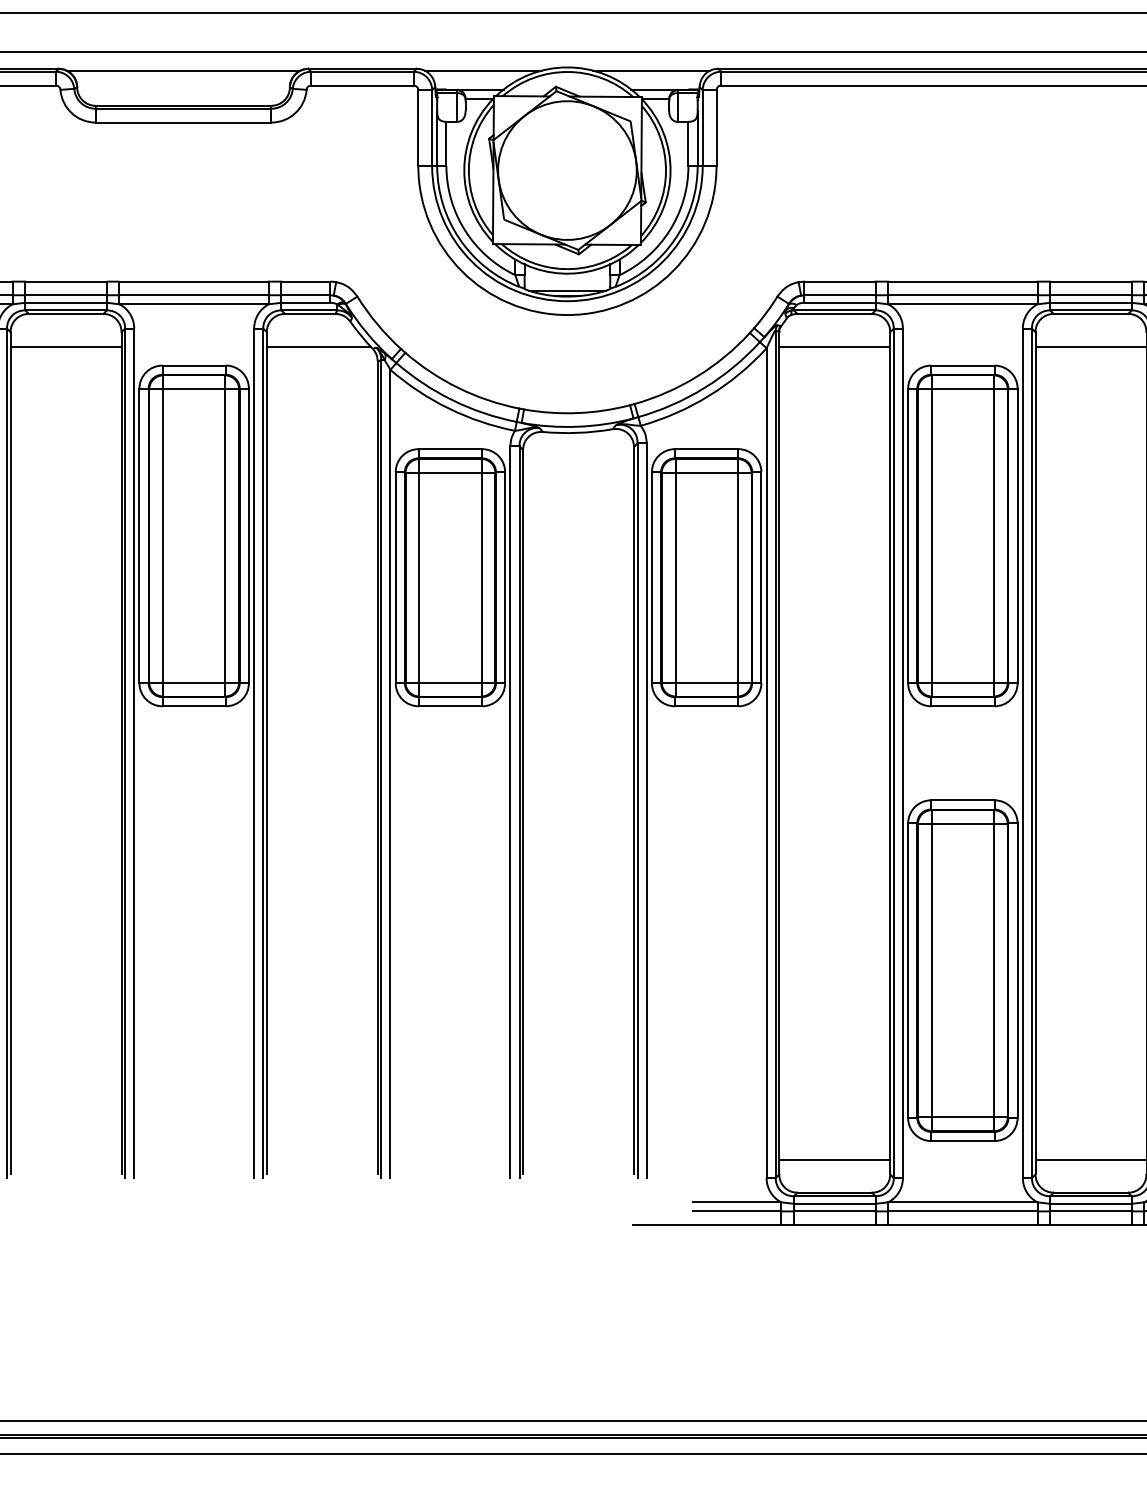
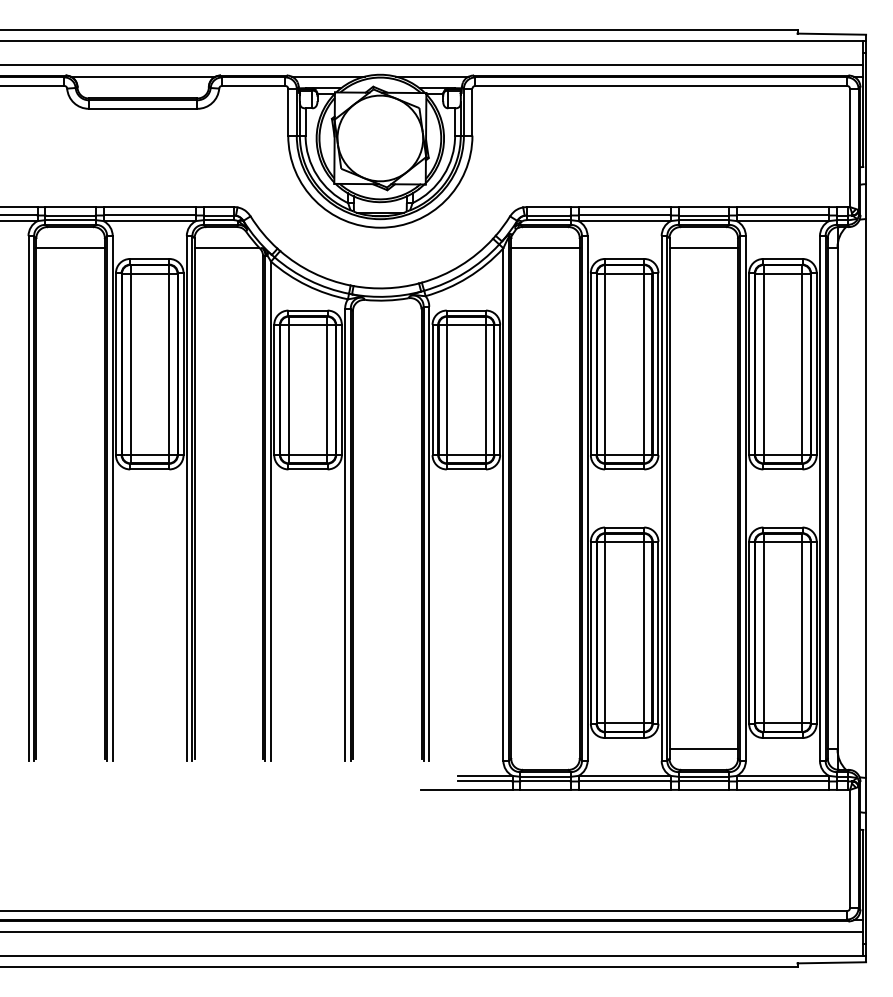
line: (834, 1159) -> (545, 749), removed

